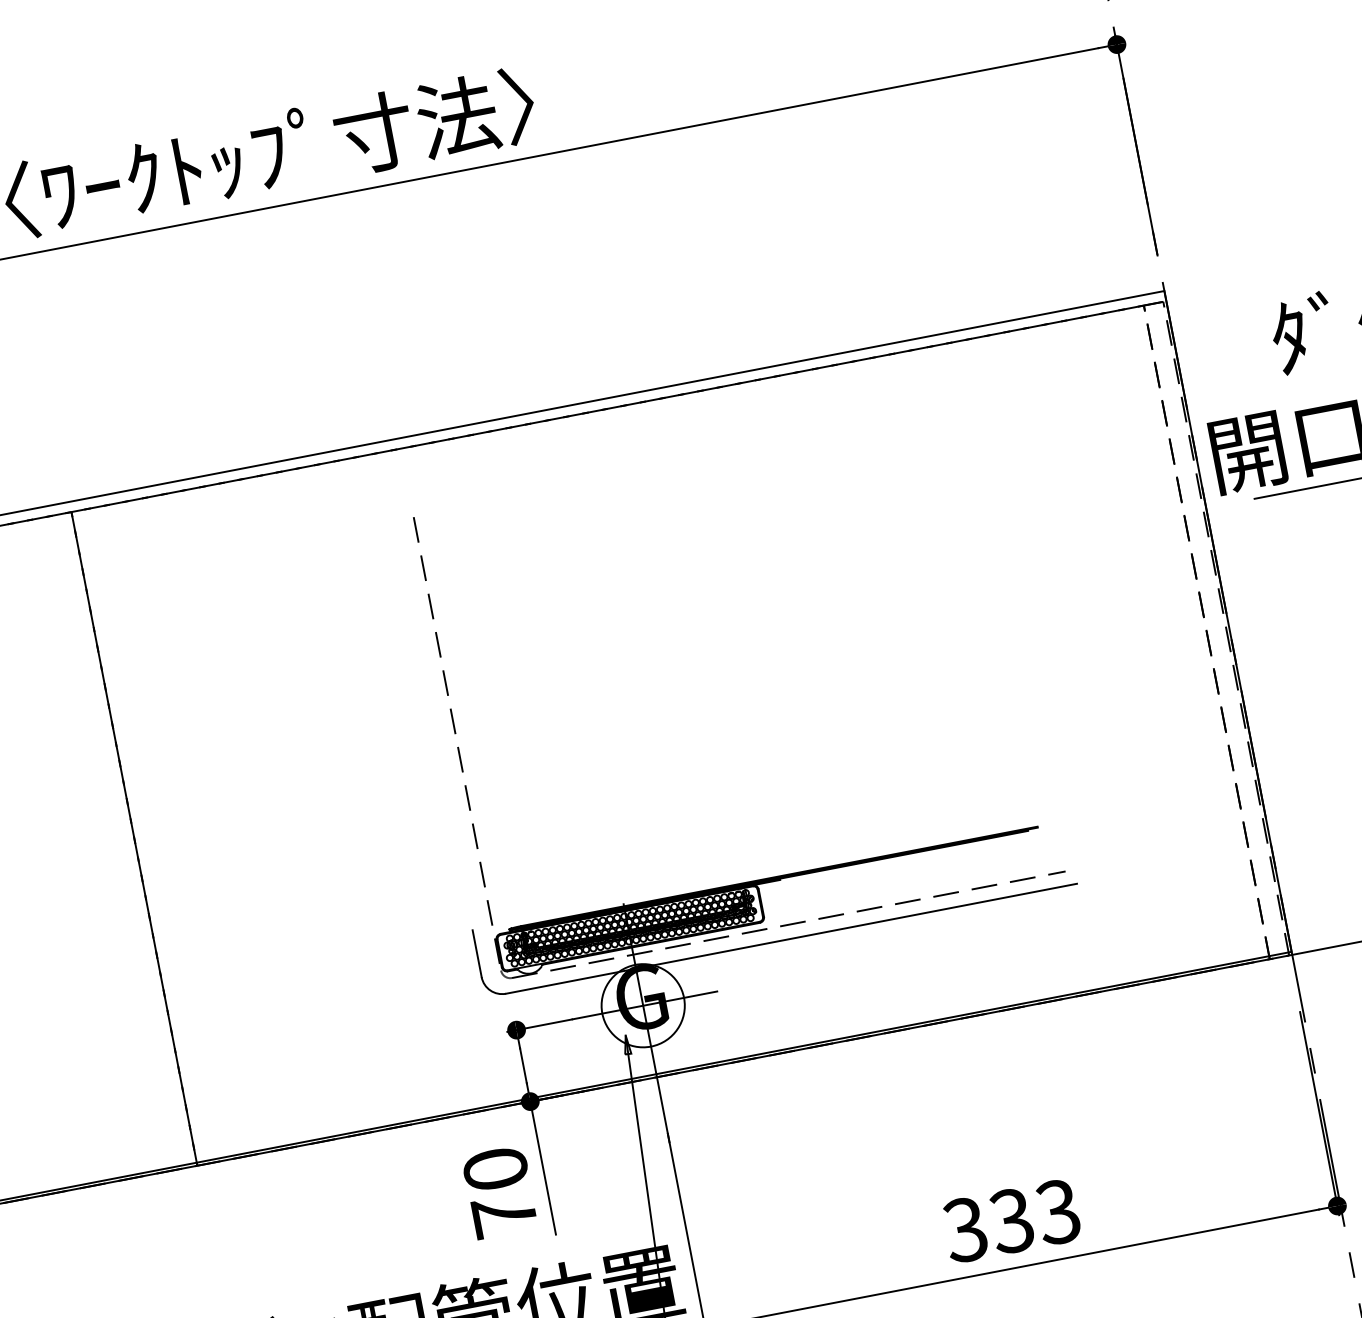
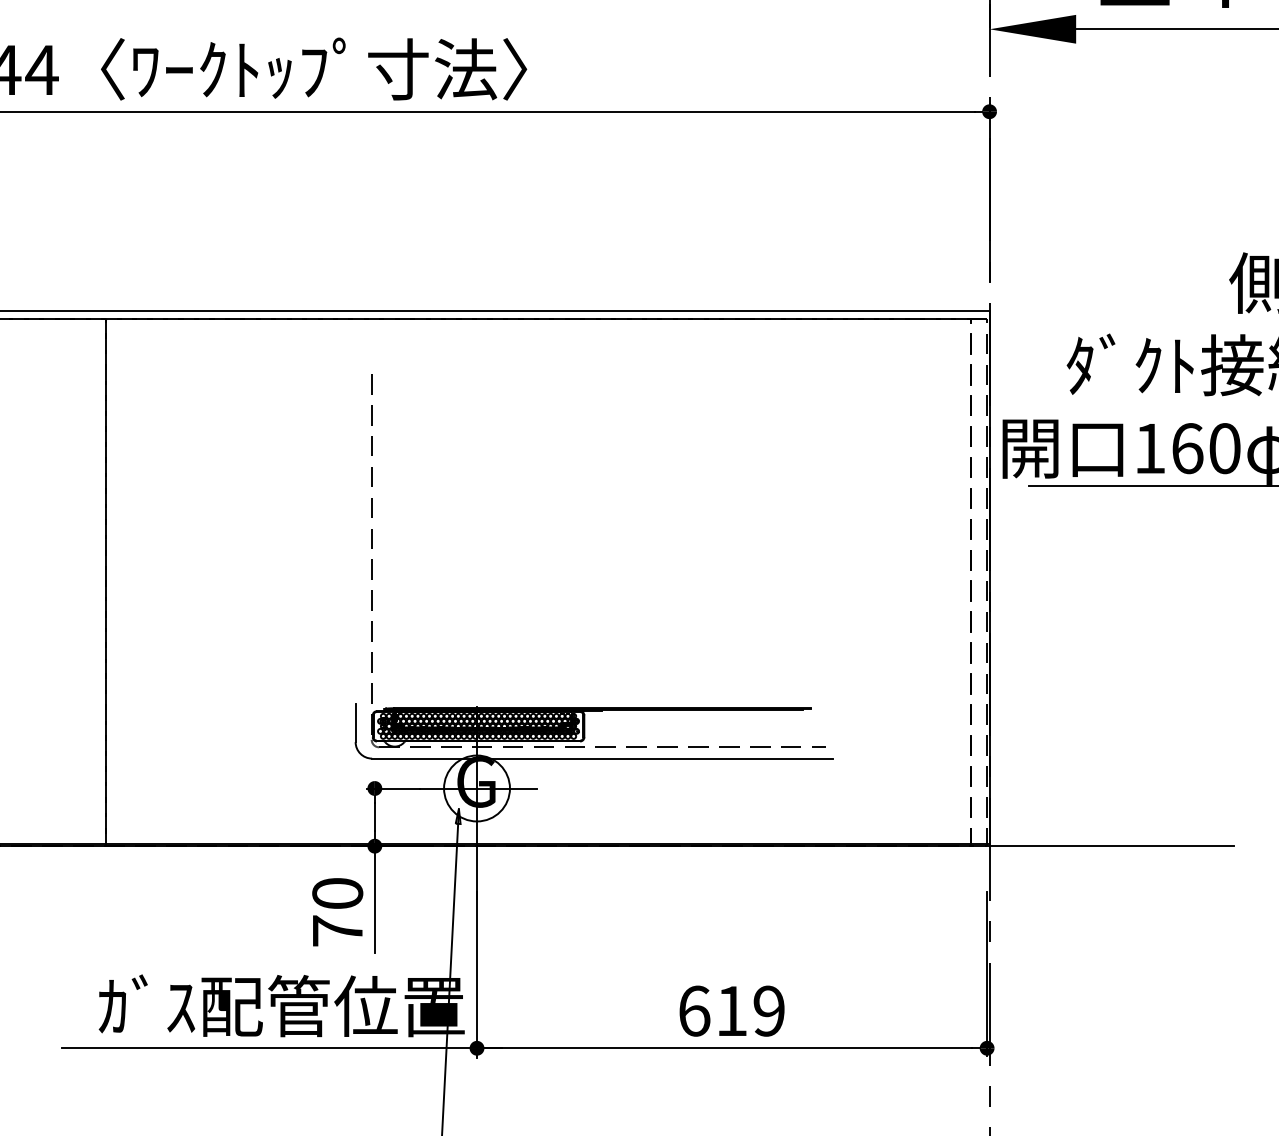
text: (1011, 1220) -> (731, 1010), 333 -> 619

